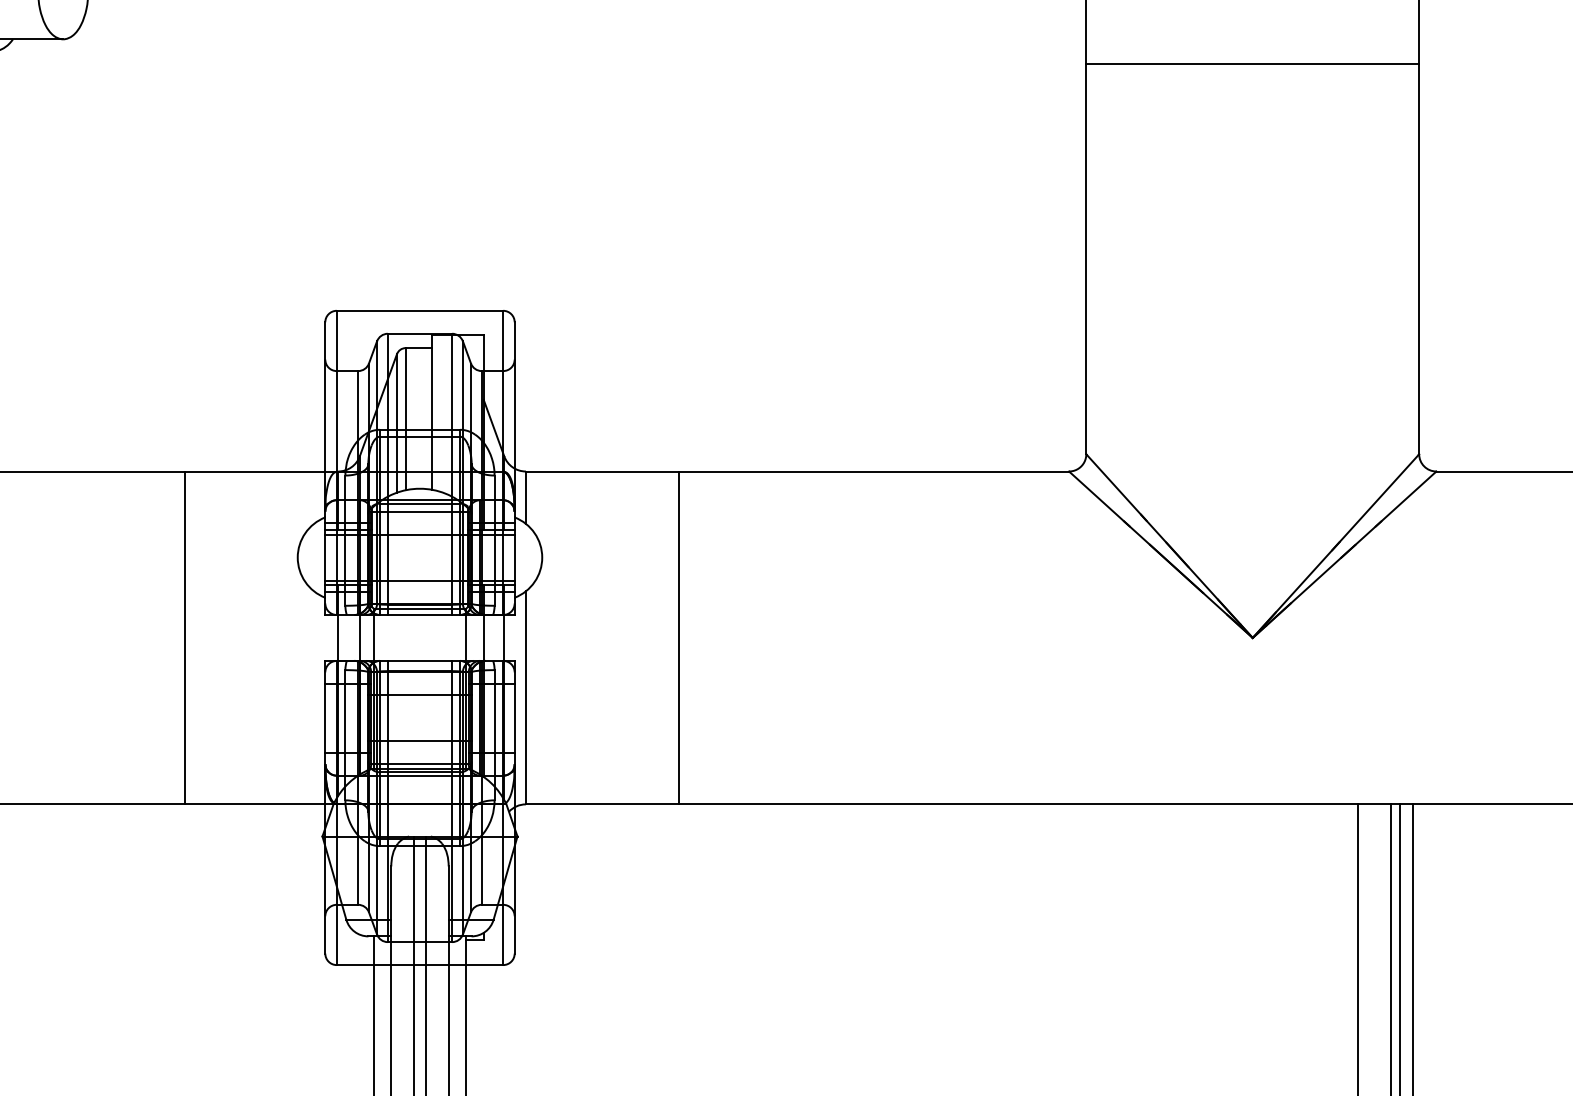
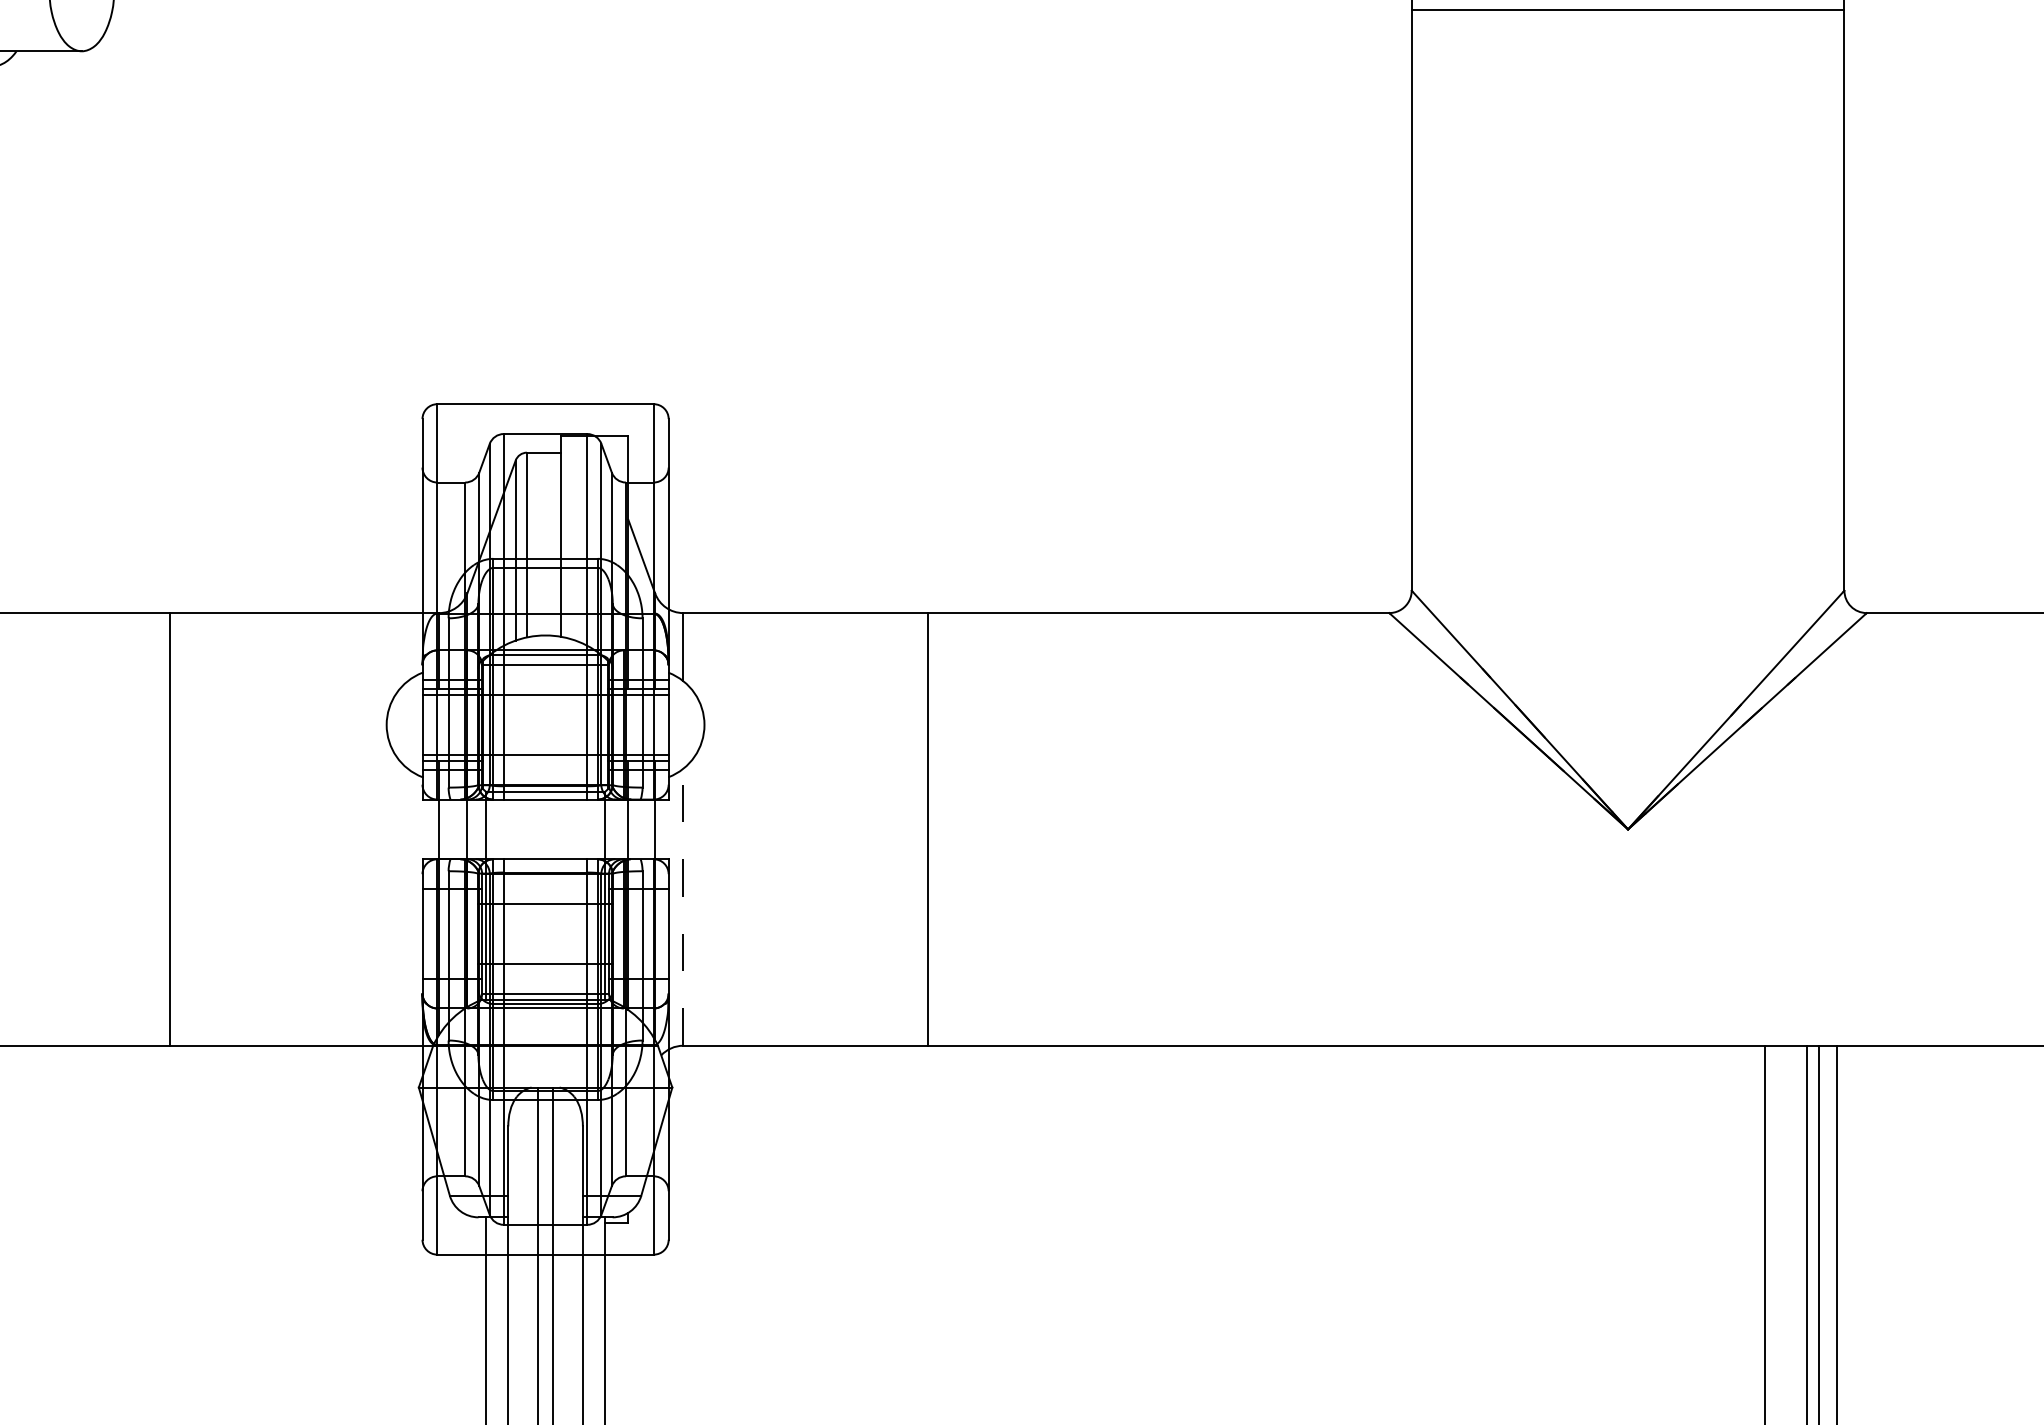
line: (1252, 64) -> (1627, 10), moved
line: (185, 638) -> (170, 829), moved
line: (679, 638) -> (928, 829), moved
line: (526, 697) -> (683, 906), solid -> dashed

